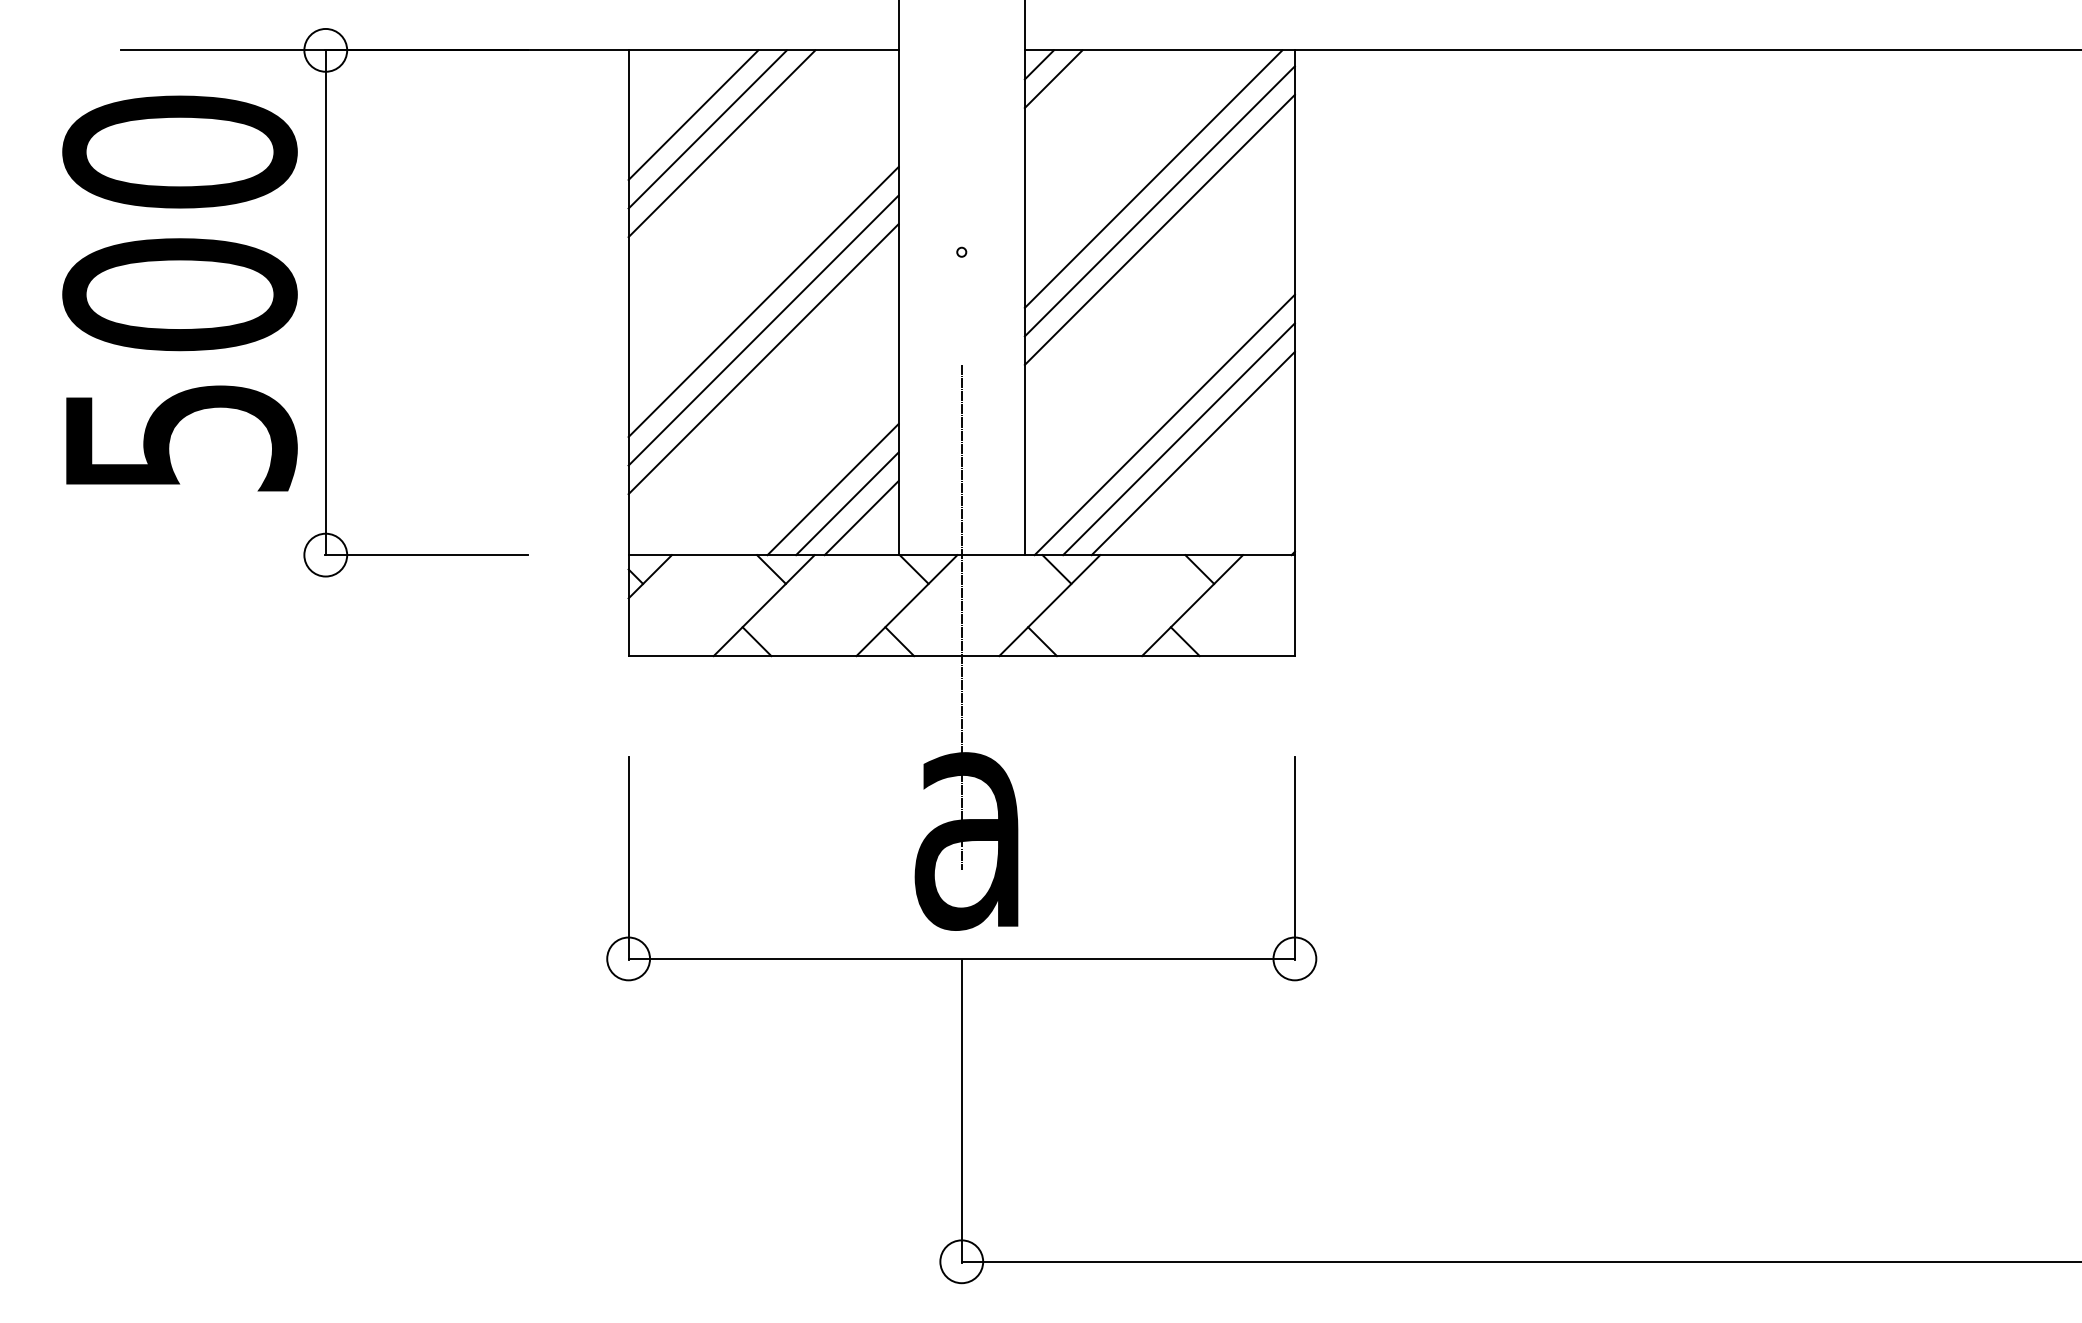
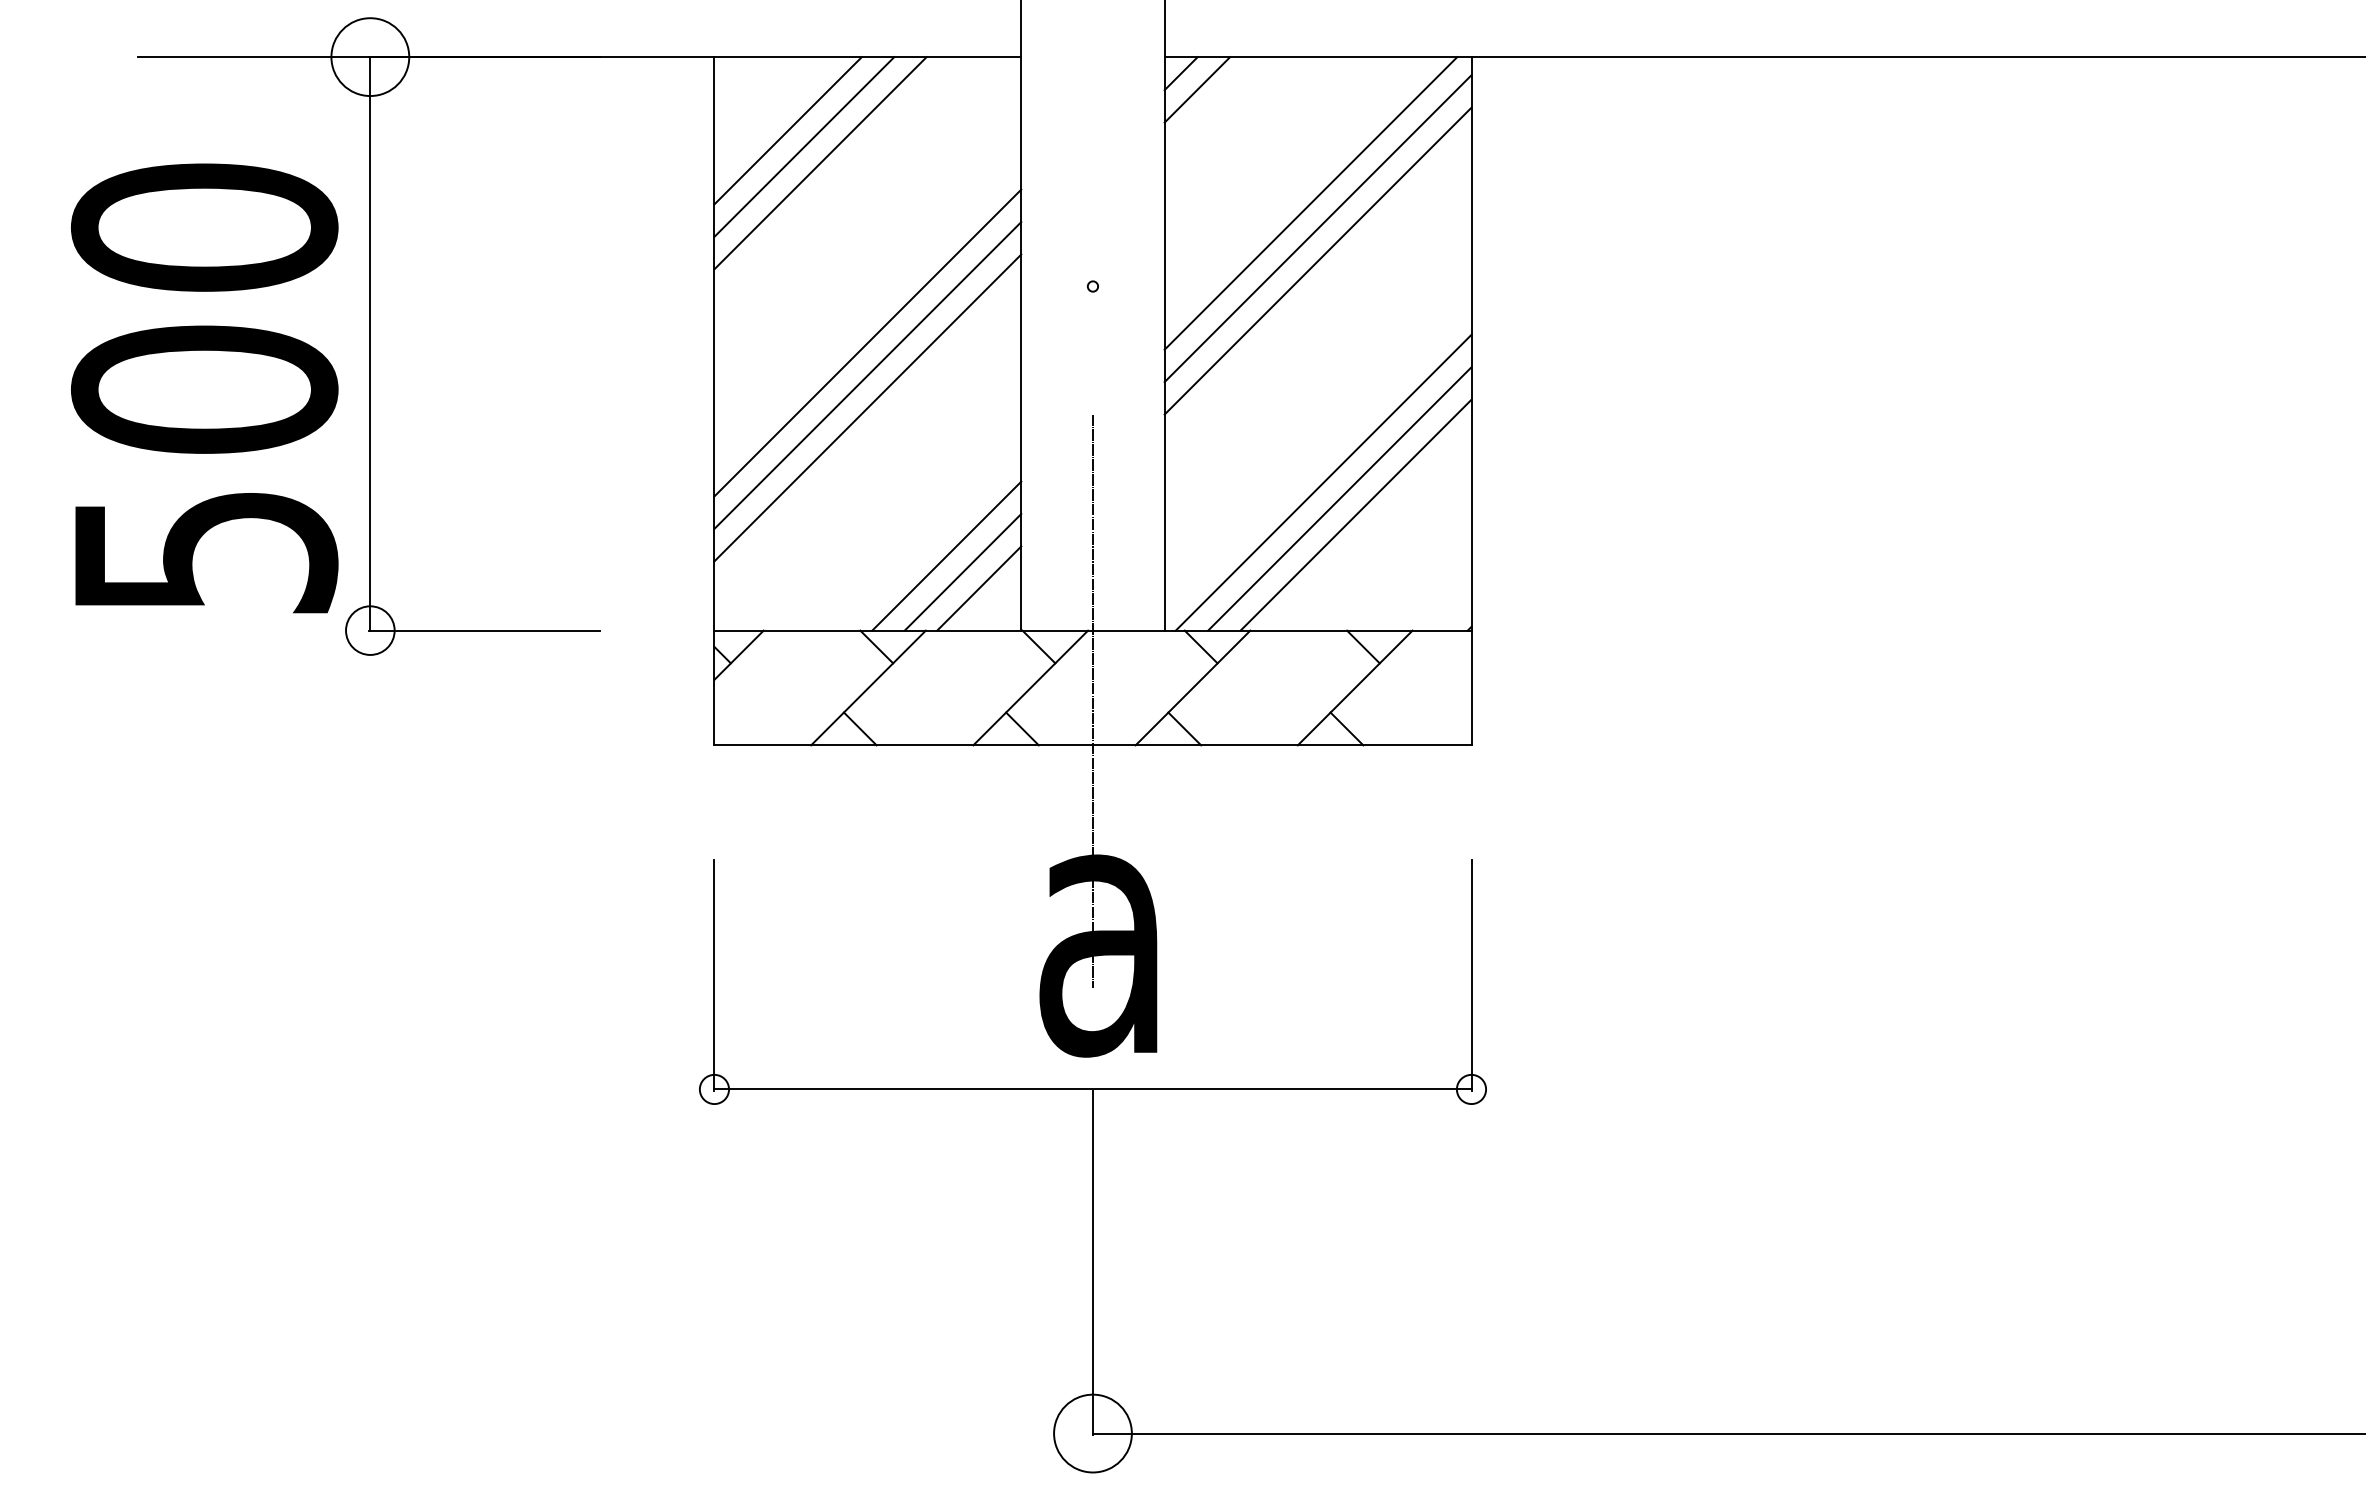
circle: (325, 49) -> (370, 56), size x1.6
text: (179, 293) -> (204, 388), moved
circle: (628, 958) -> (714, 1089), size x0.6
circle: (1294, 958) -> (1471, 1089), size x0.6
circle: (961, 1261) -> (1092, 1433), size x1.6

